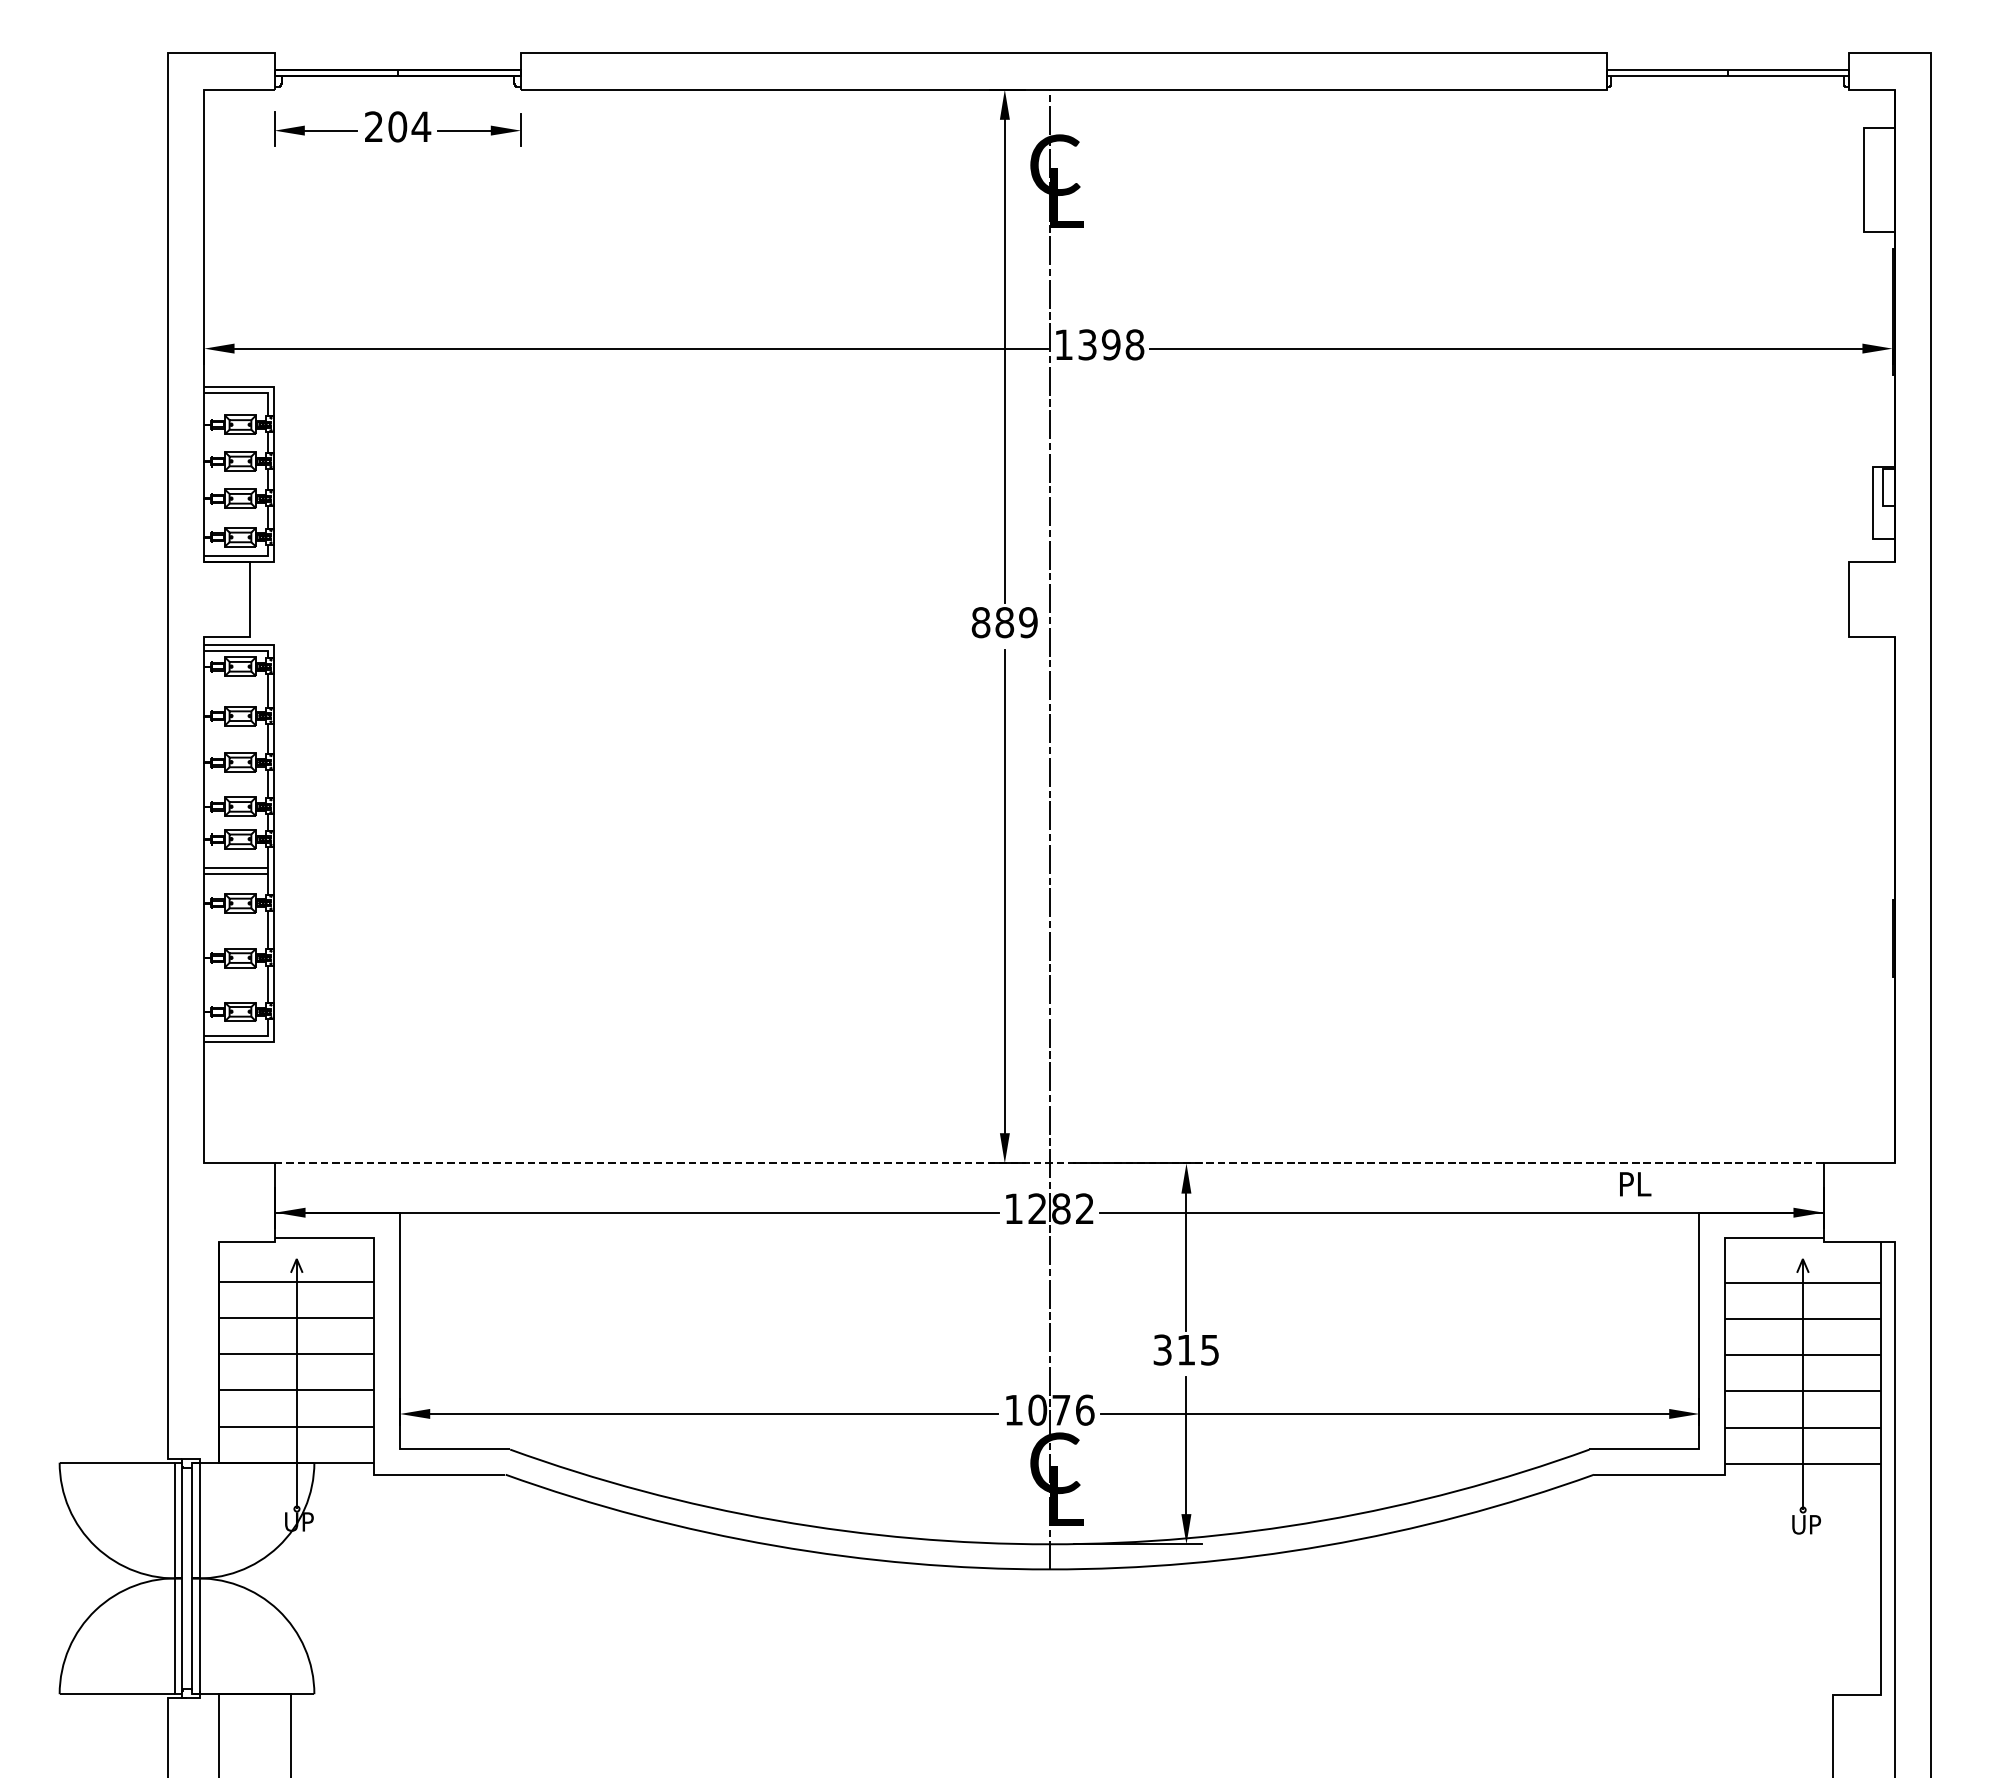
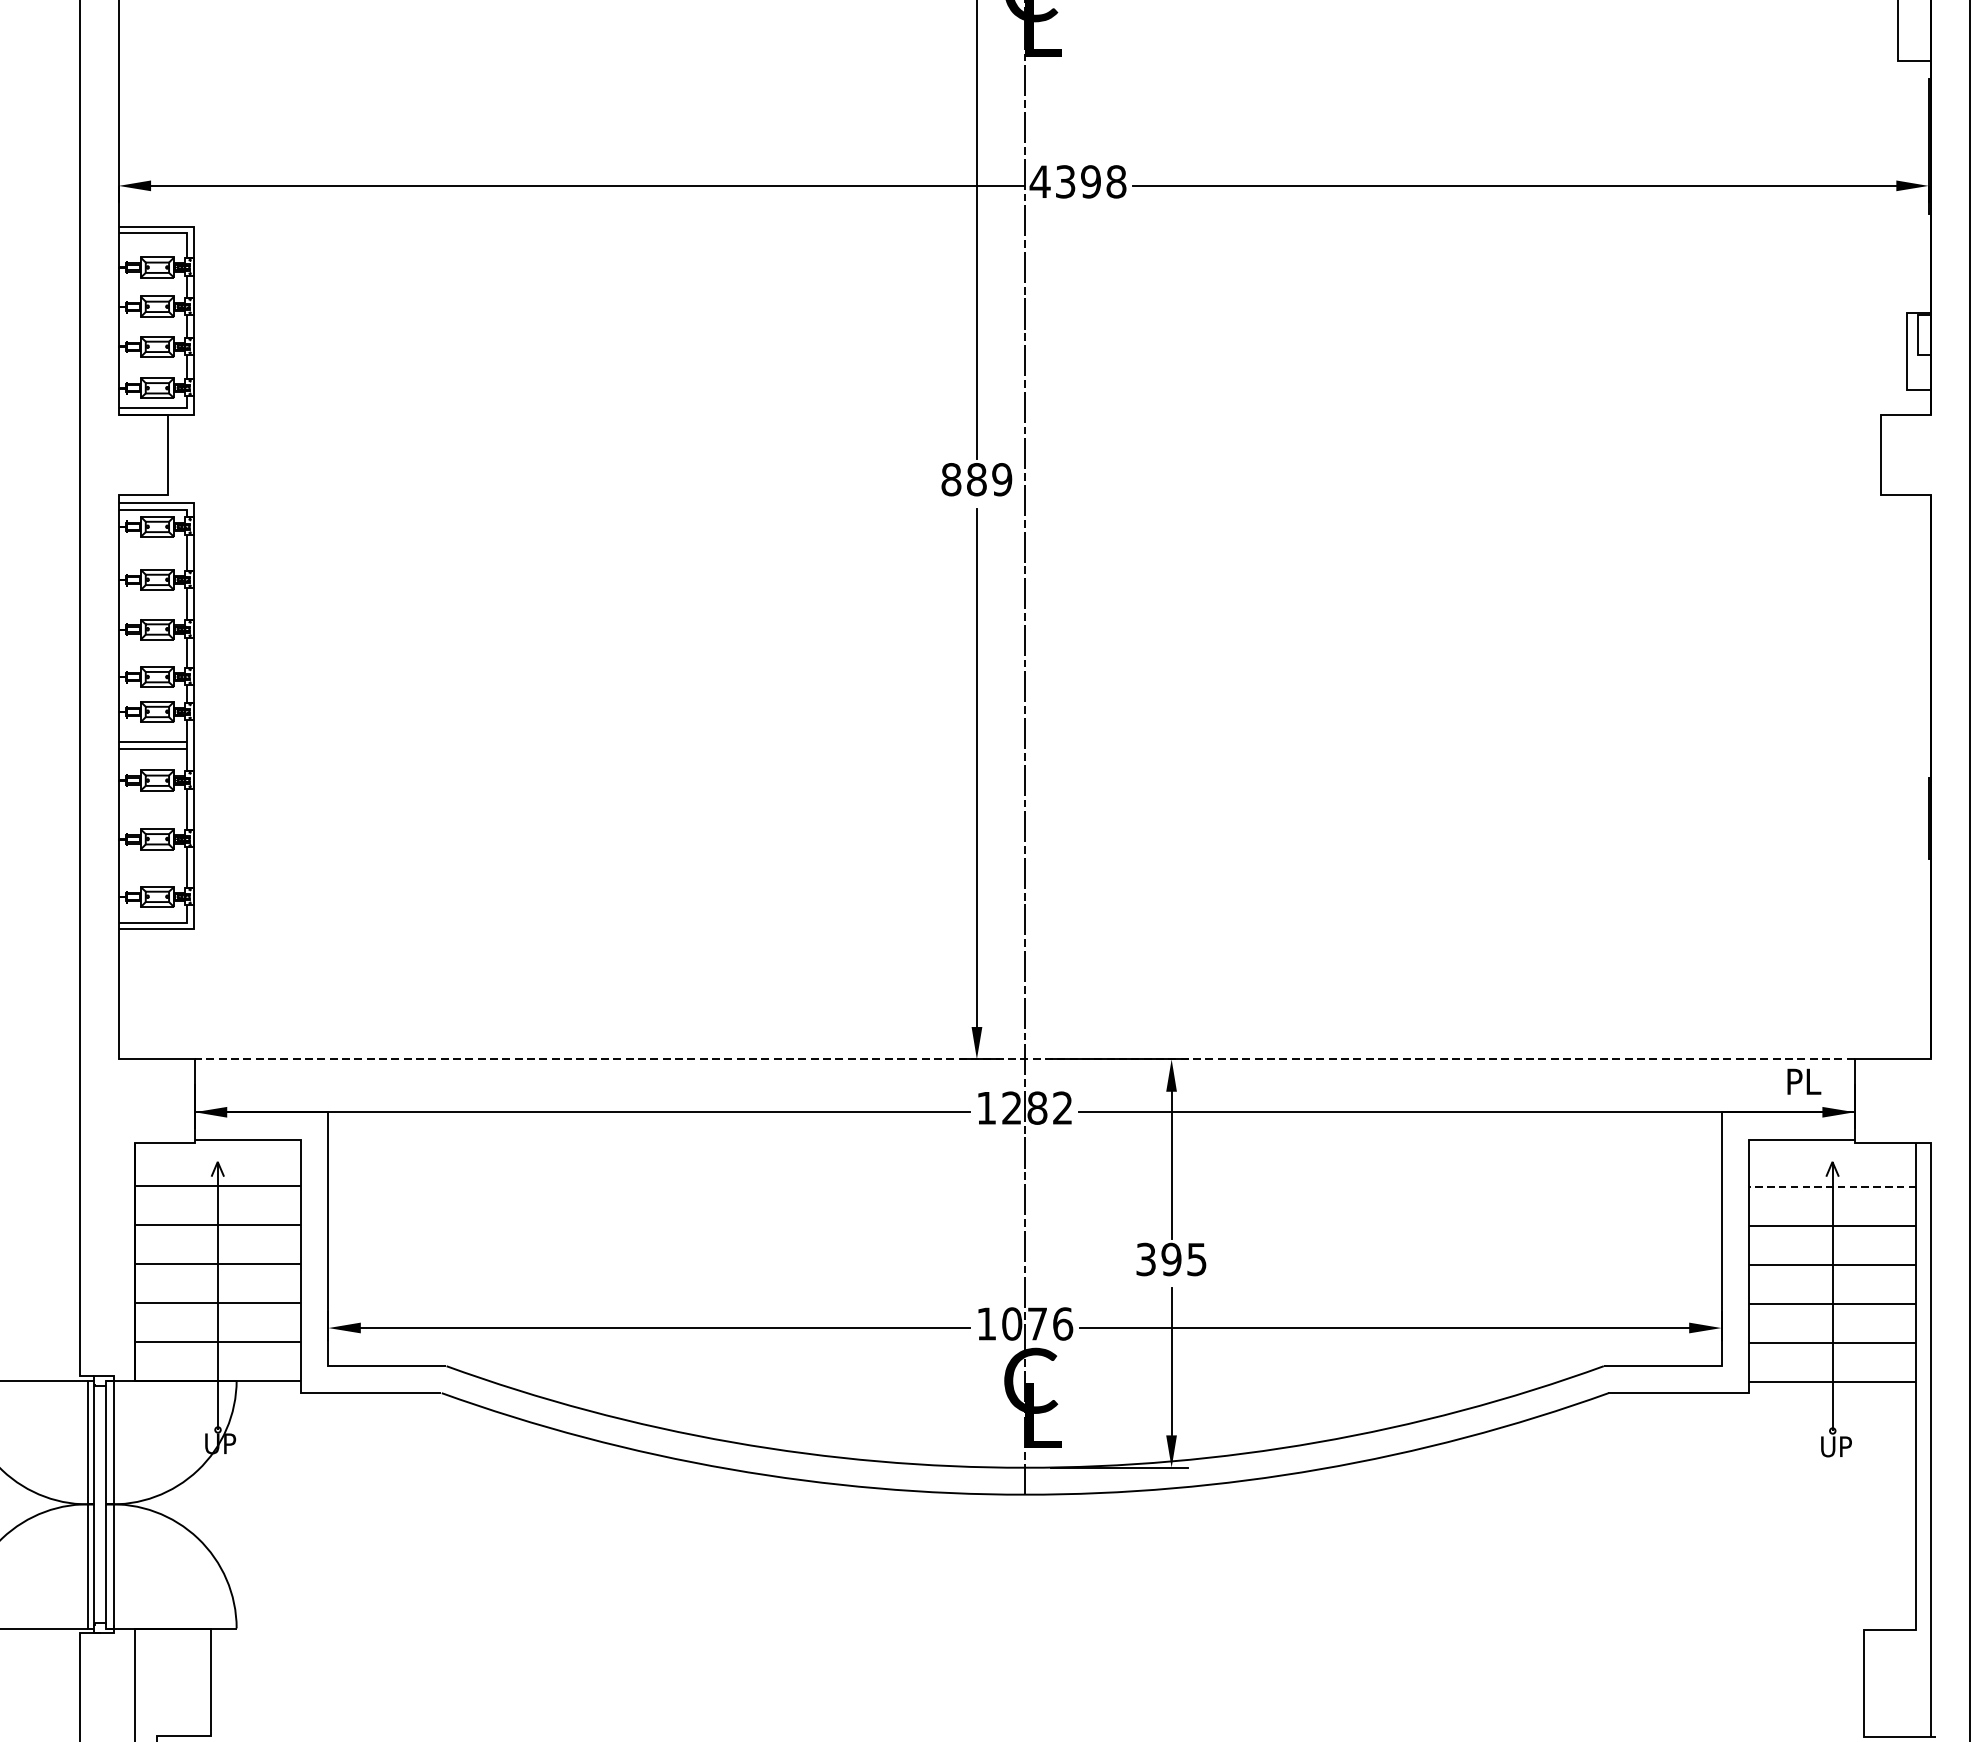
text: (1063, 344) -> (1039, 181), 1398 -> 4398
text: (1635, 1184) -> (1804, 1082), moved
line: (1802, 1282) -> (1832, 1187), solid -> dashed
text: (1186, 1349) -> (1171, 1258), 315 -> 395

